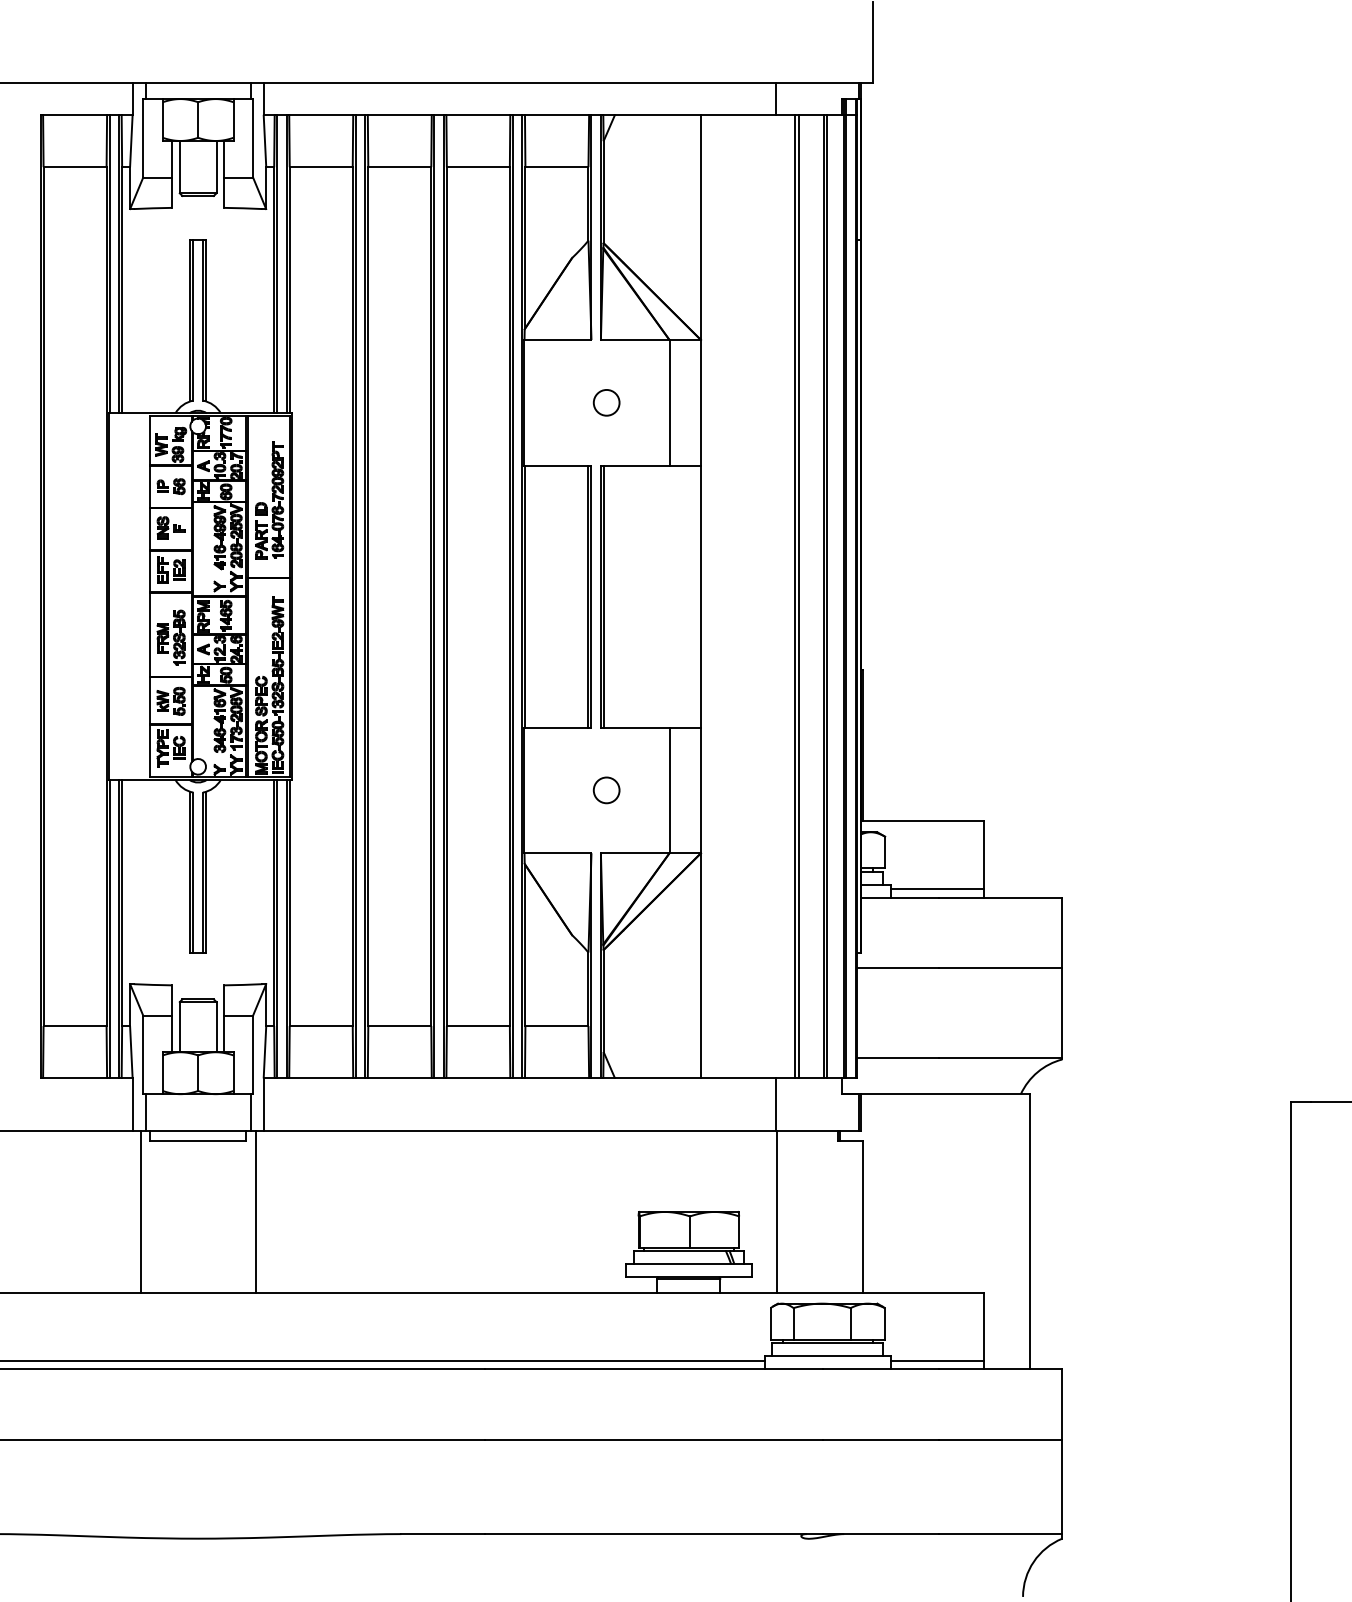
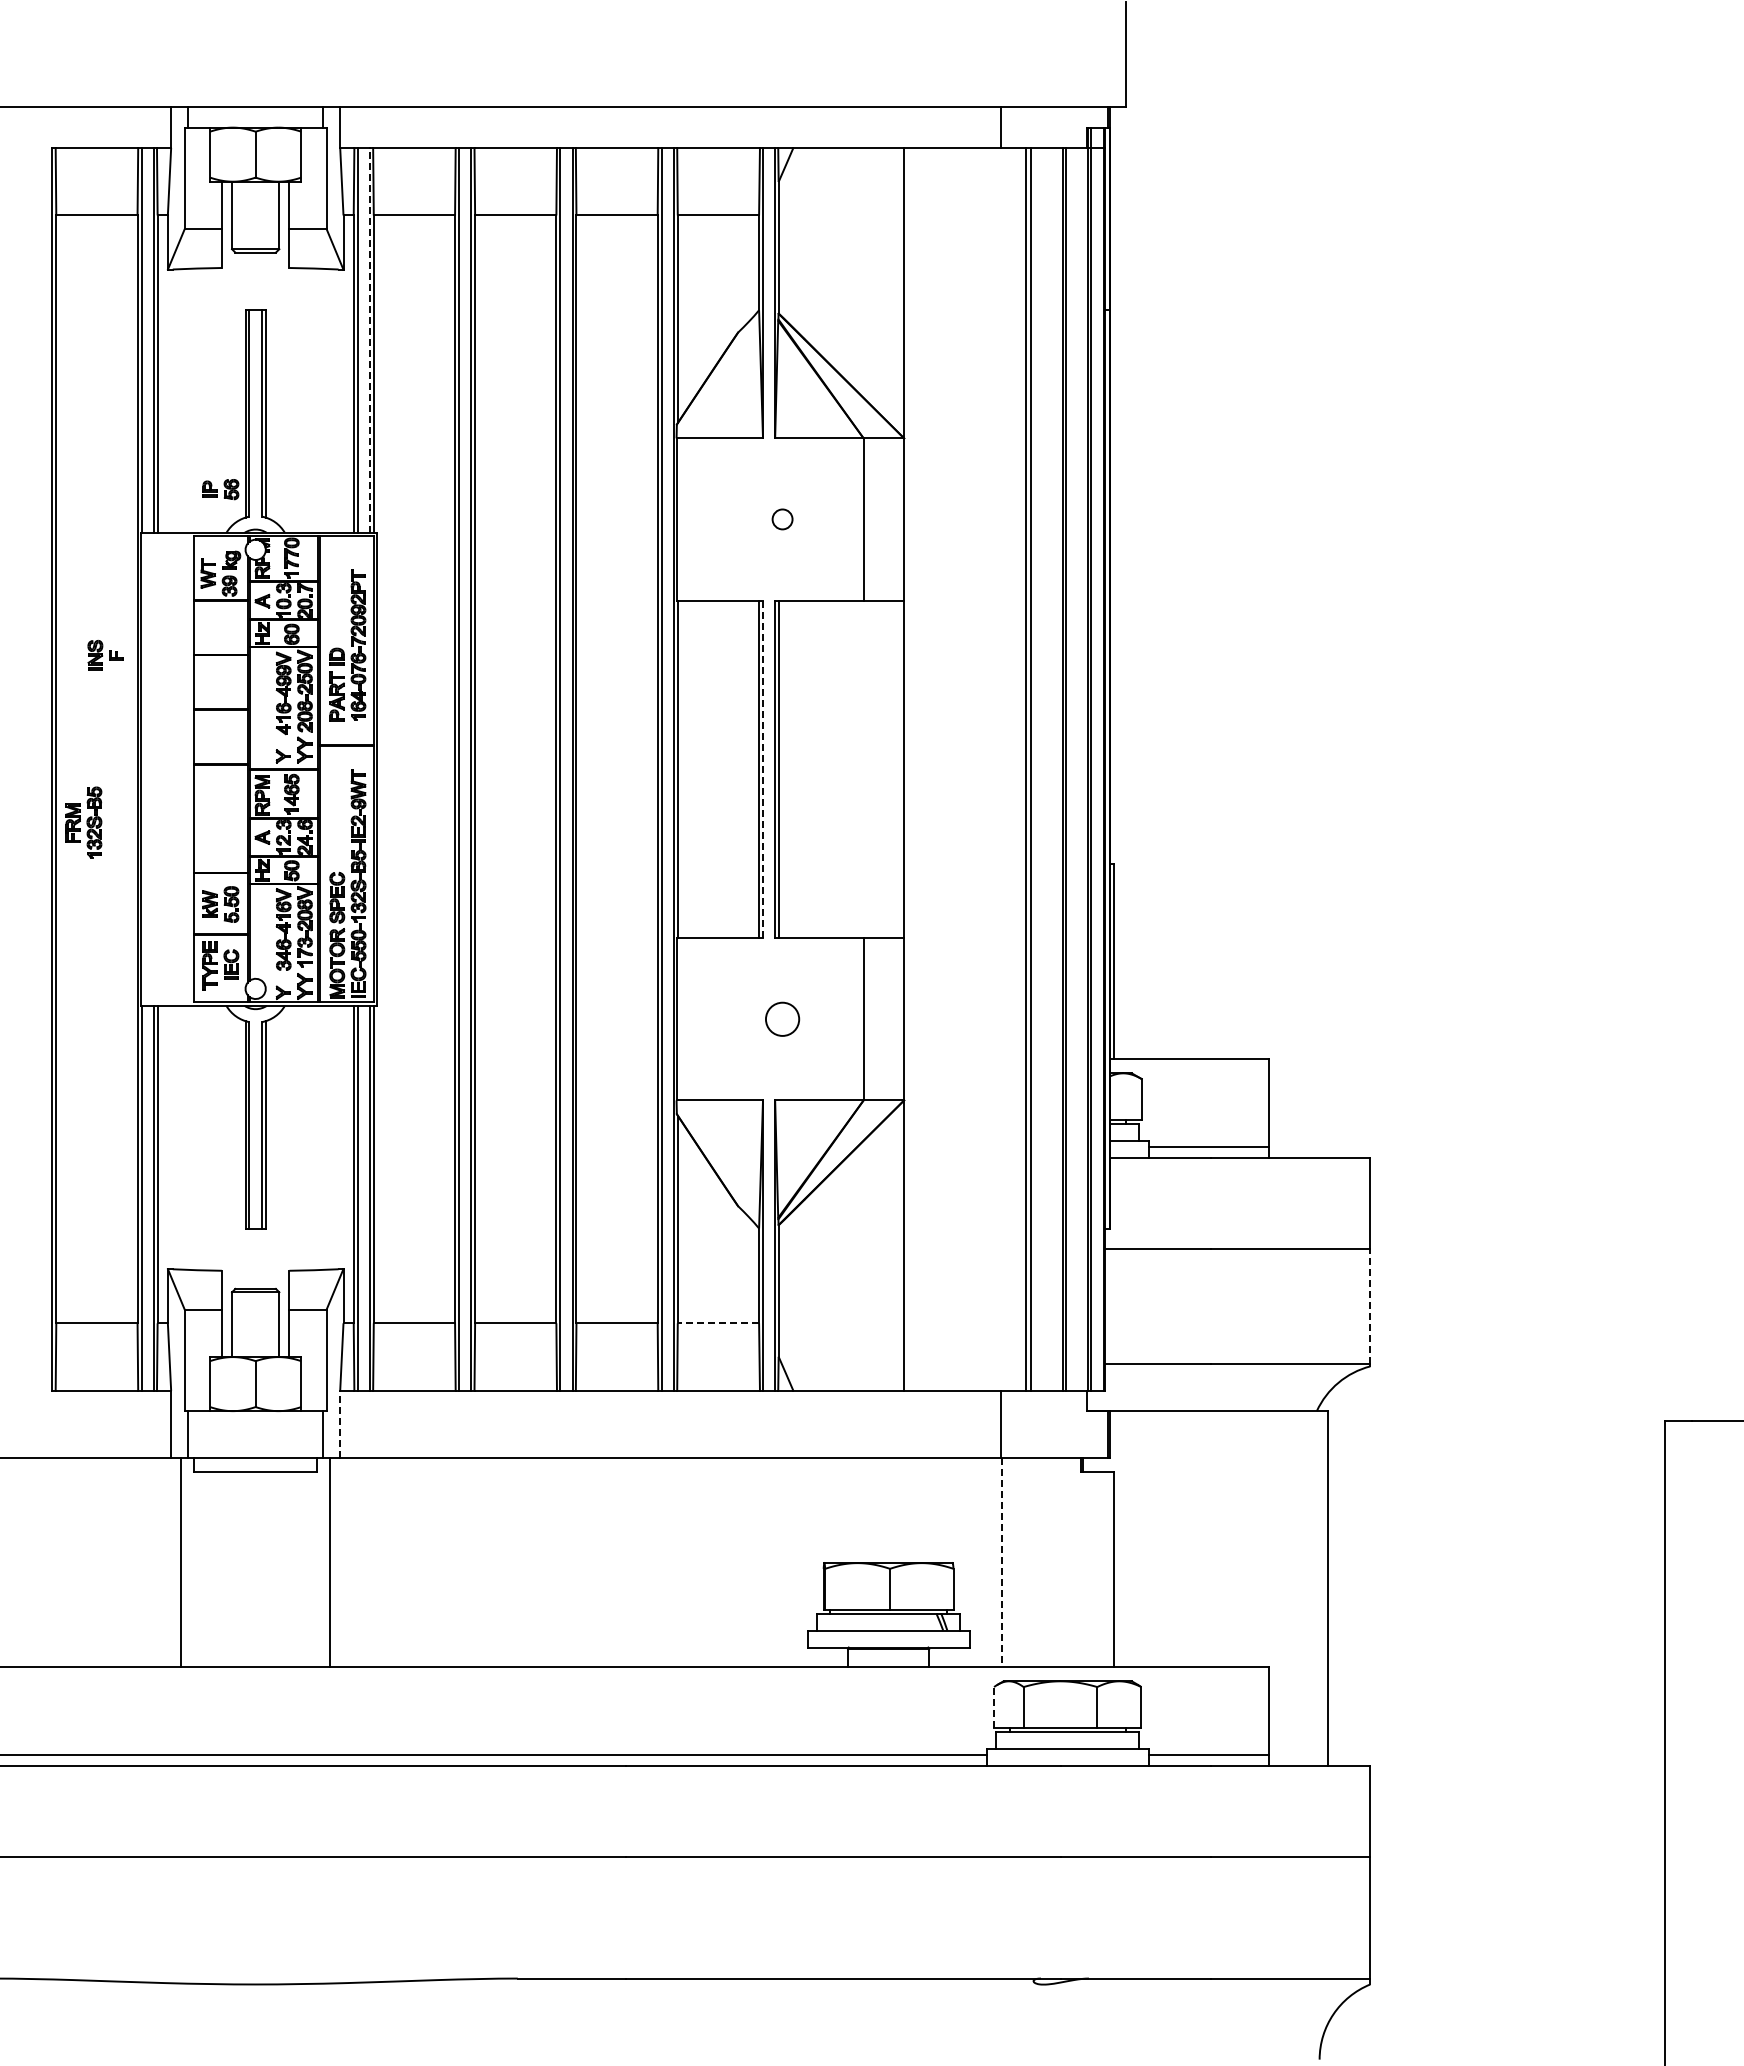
line: (286, 264) -> (369, 340), solid -> dashed
circle: (606, 402) -> (782, 519), size x0.6
part: (170, 486) -> (220, 489), moved
part: (170, 527) -> (105, 654), moved
part: (170, 570) -> (220, 735), removed
line: (591, 596) -> (763, 769), solid -> dashed
part: (170, 637) -> (83, 822), moved
line: (1062, 1012) -> (1370, 1305), solid -> dashed
line: (556, 1026) -> (718, 1323), solid -> dashed
line: (263, 1104) -> (340, 1424), solid -> dashed
line: (776, 1212) -> (1001, 1563), solid -> dashed
line: (770, 1323) -> (994, 1707), solid -> dashed

